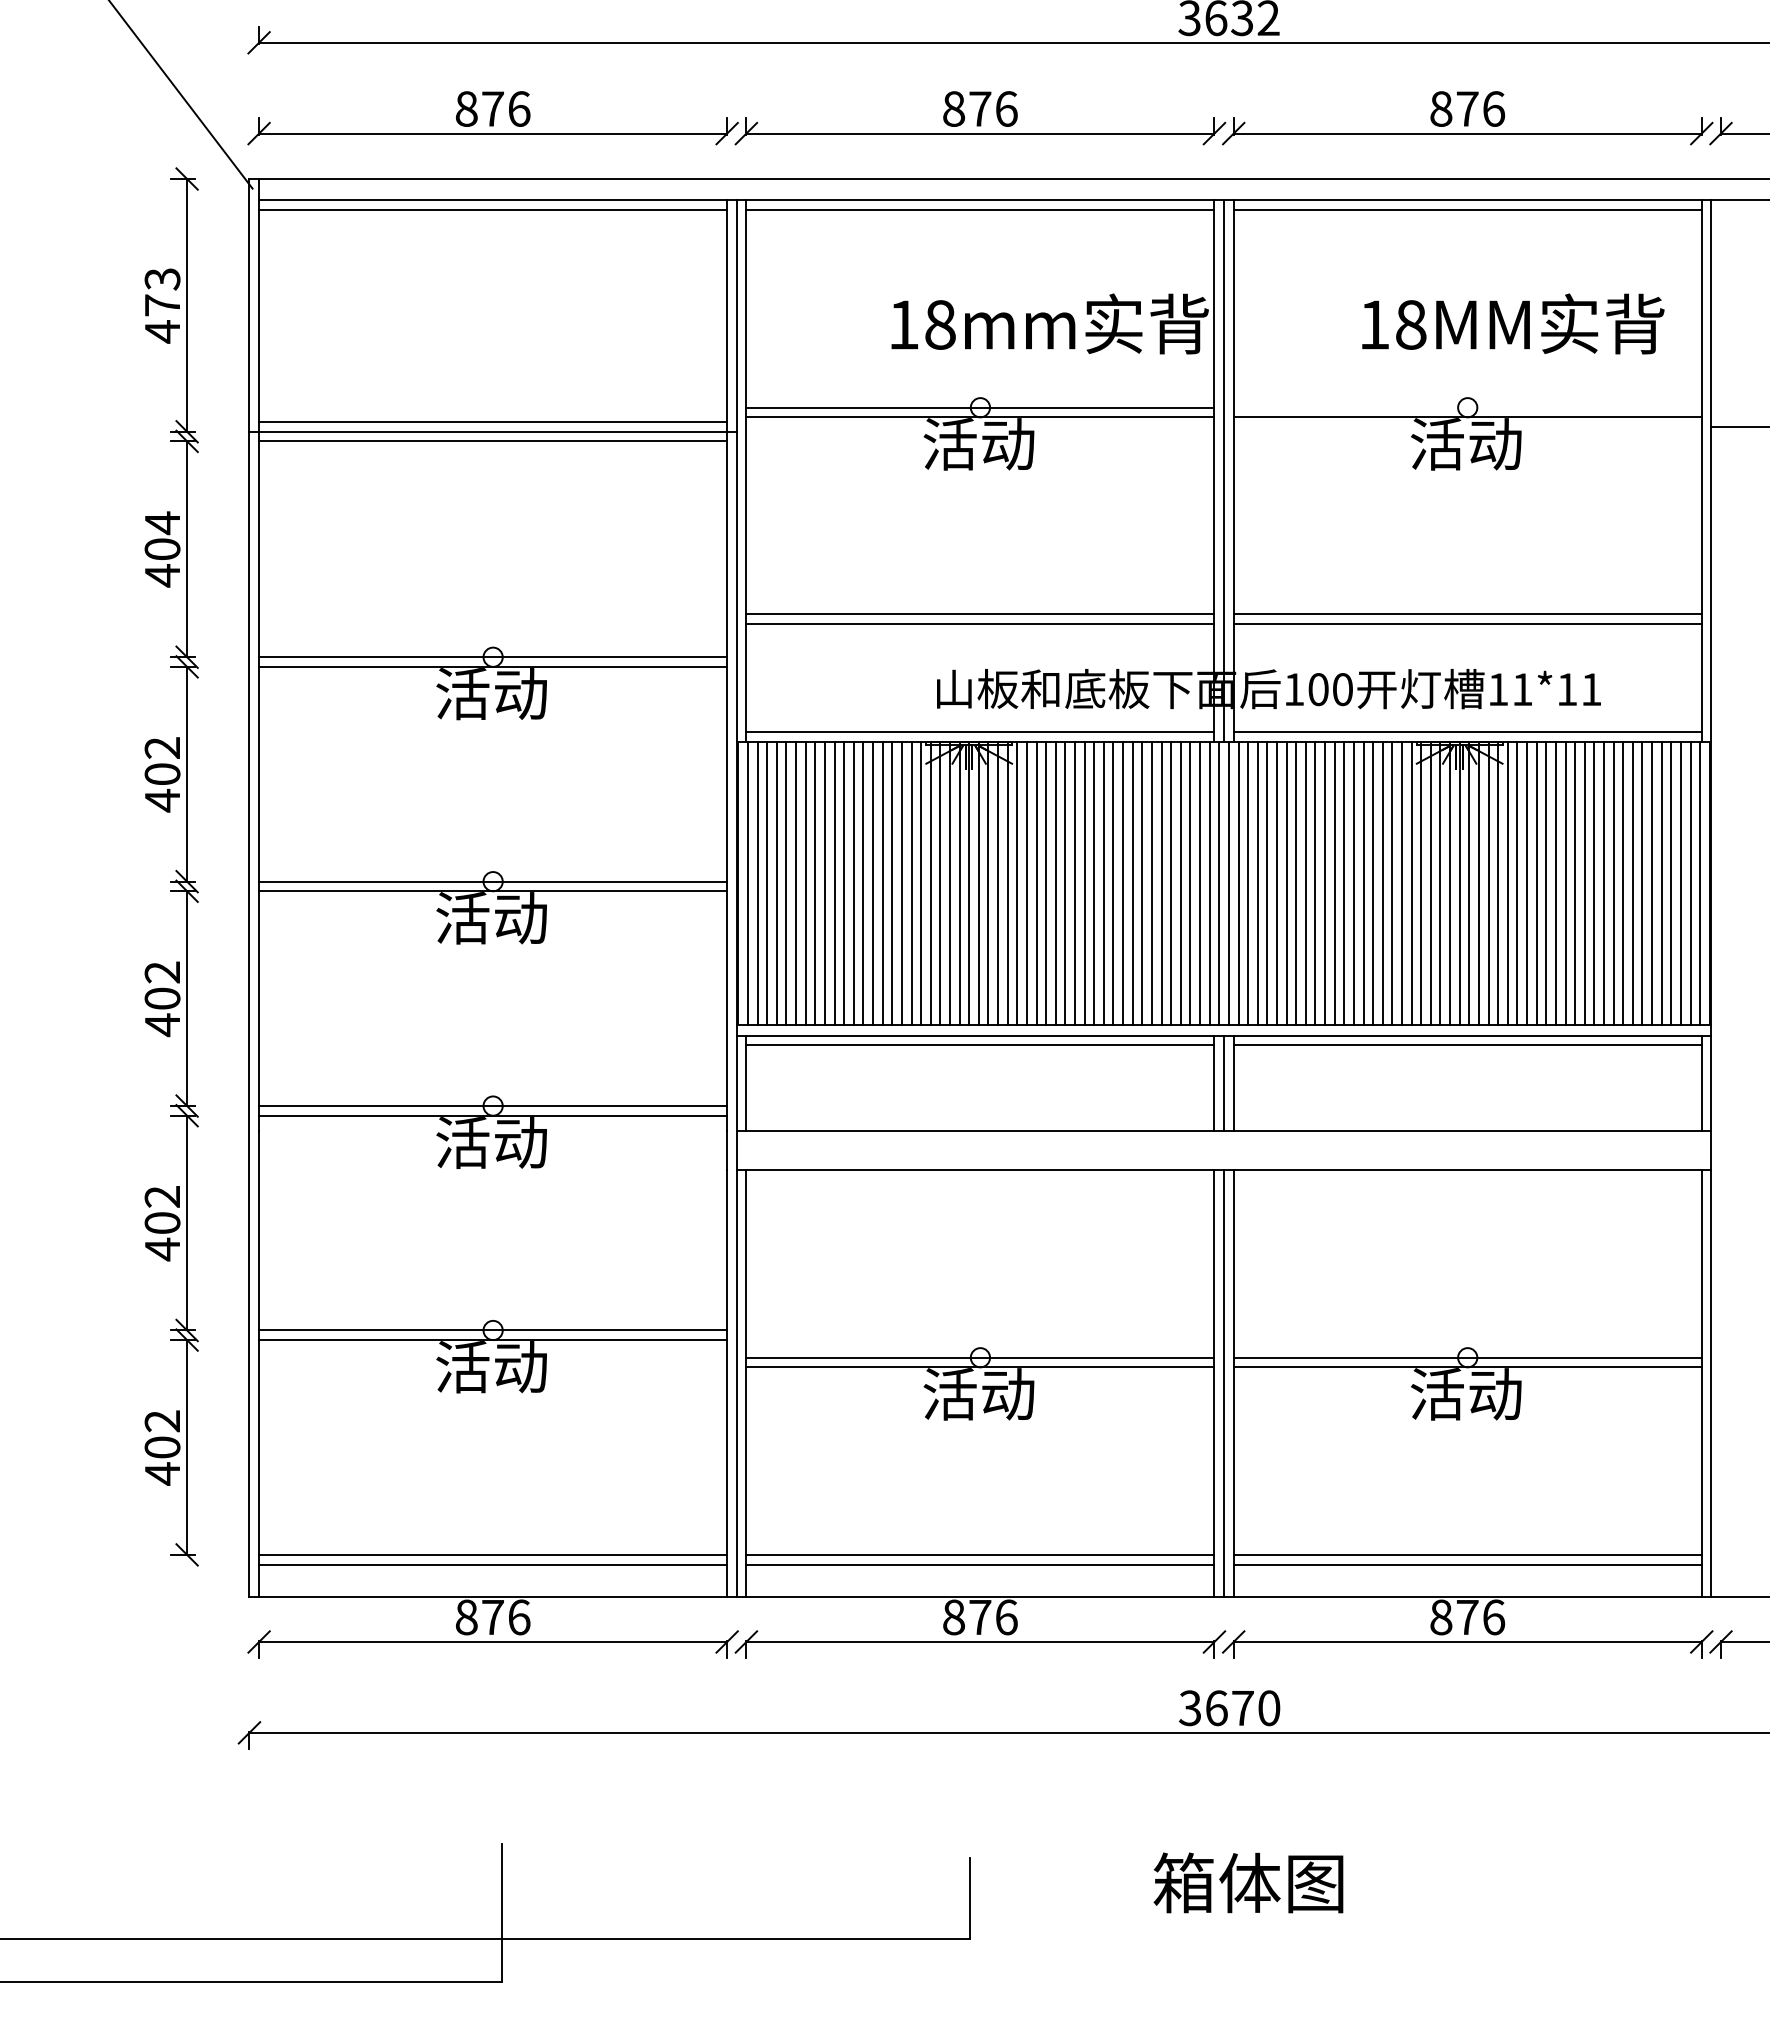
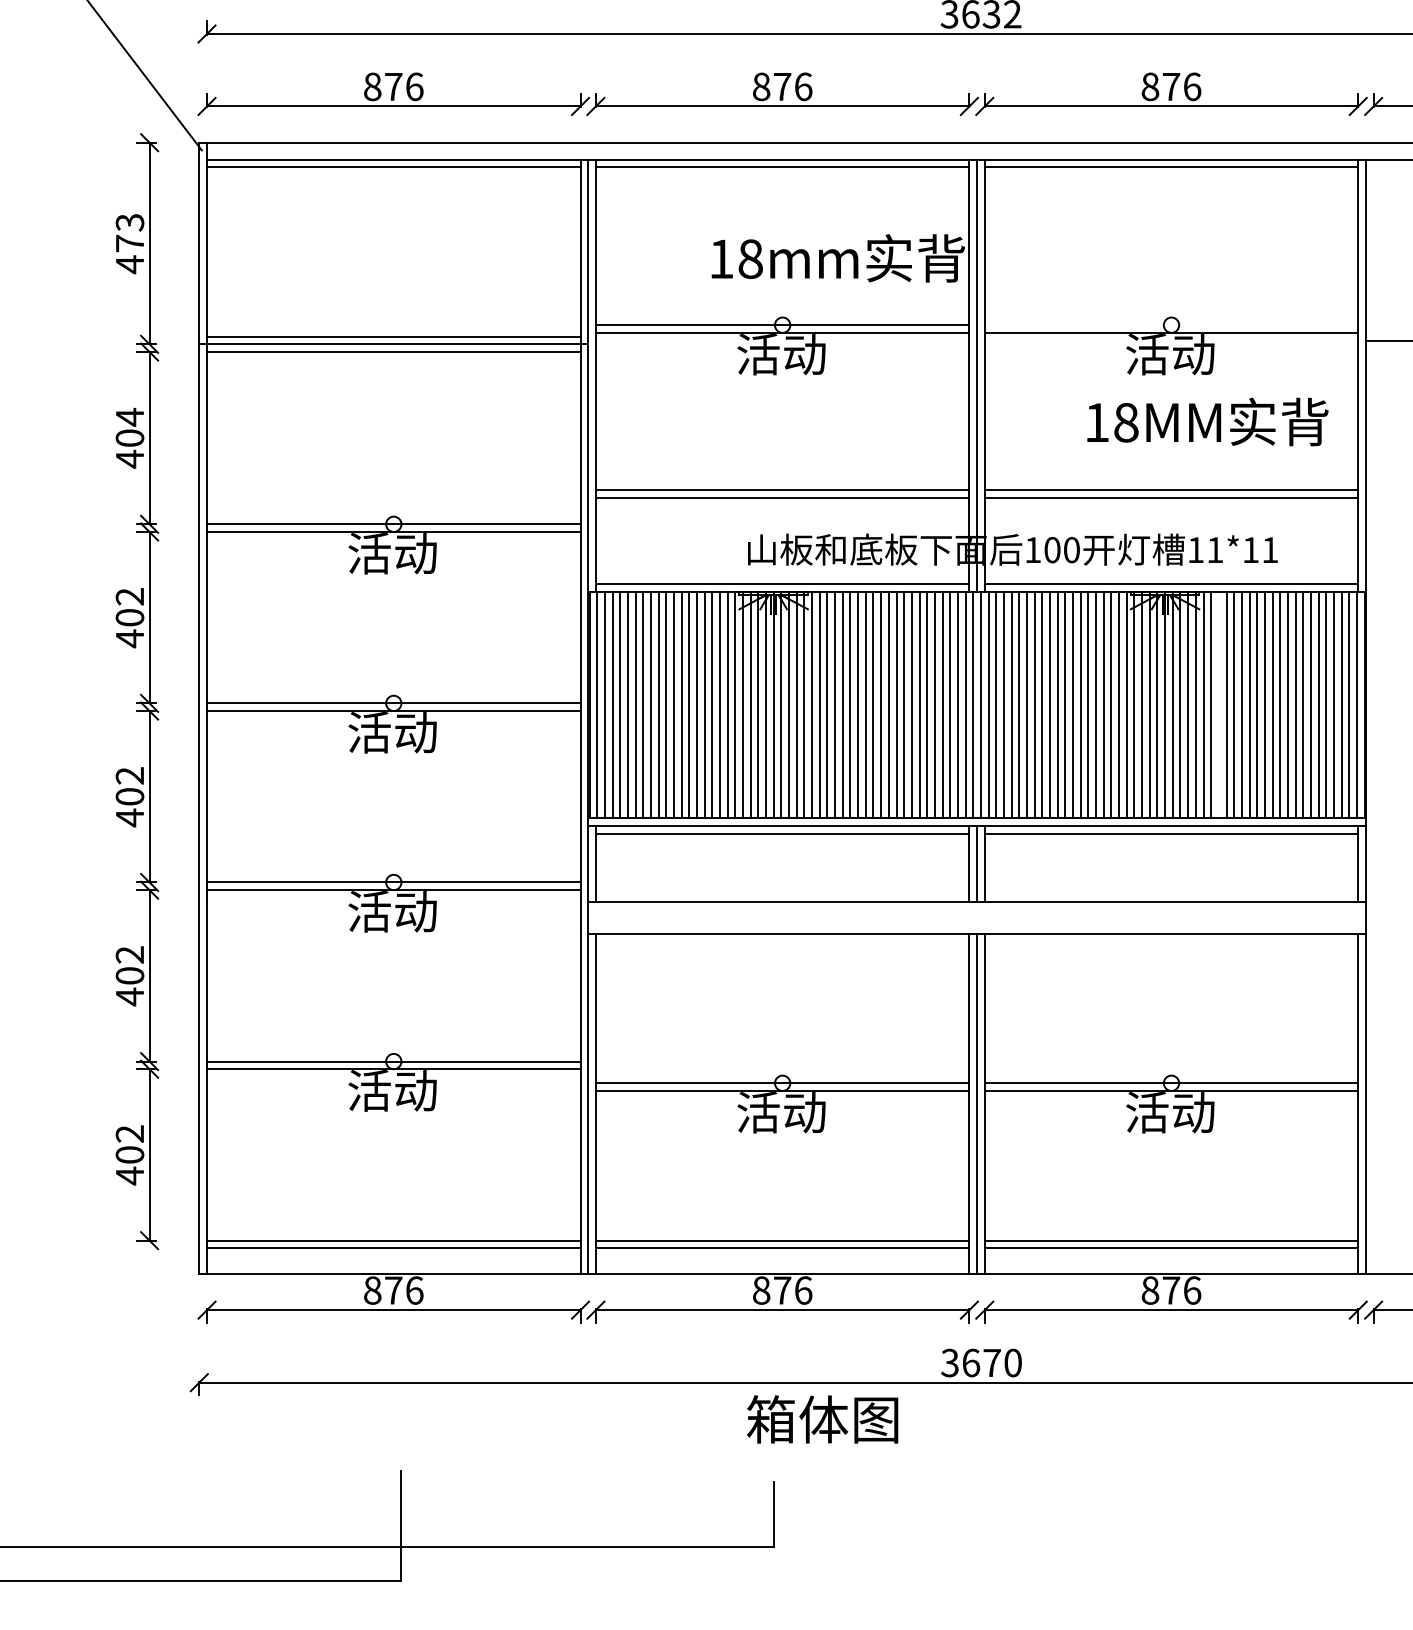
text: (1513, 323) -> (1208, 421), moved
line: (1527, 882) -> (1219, 704), removed
text: (1248, 1882) -> (822, 1419), moved

